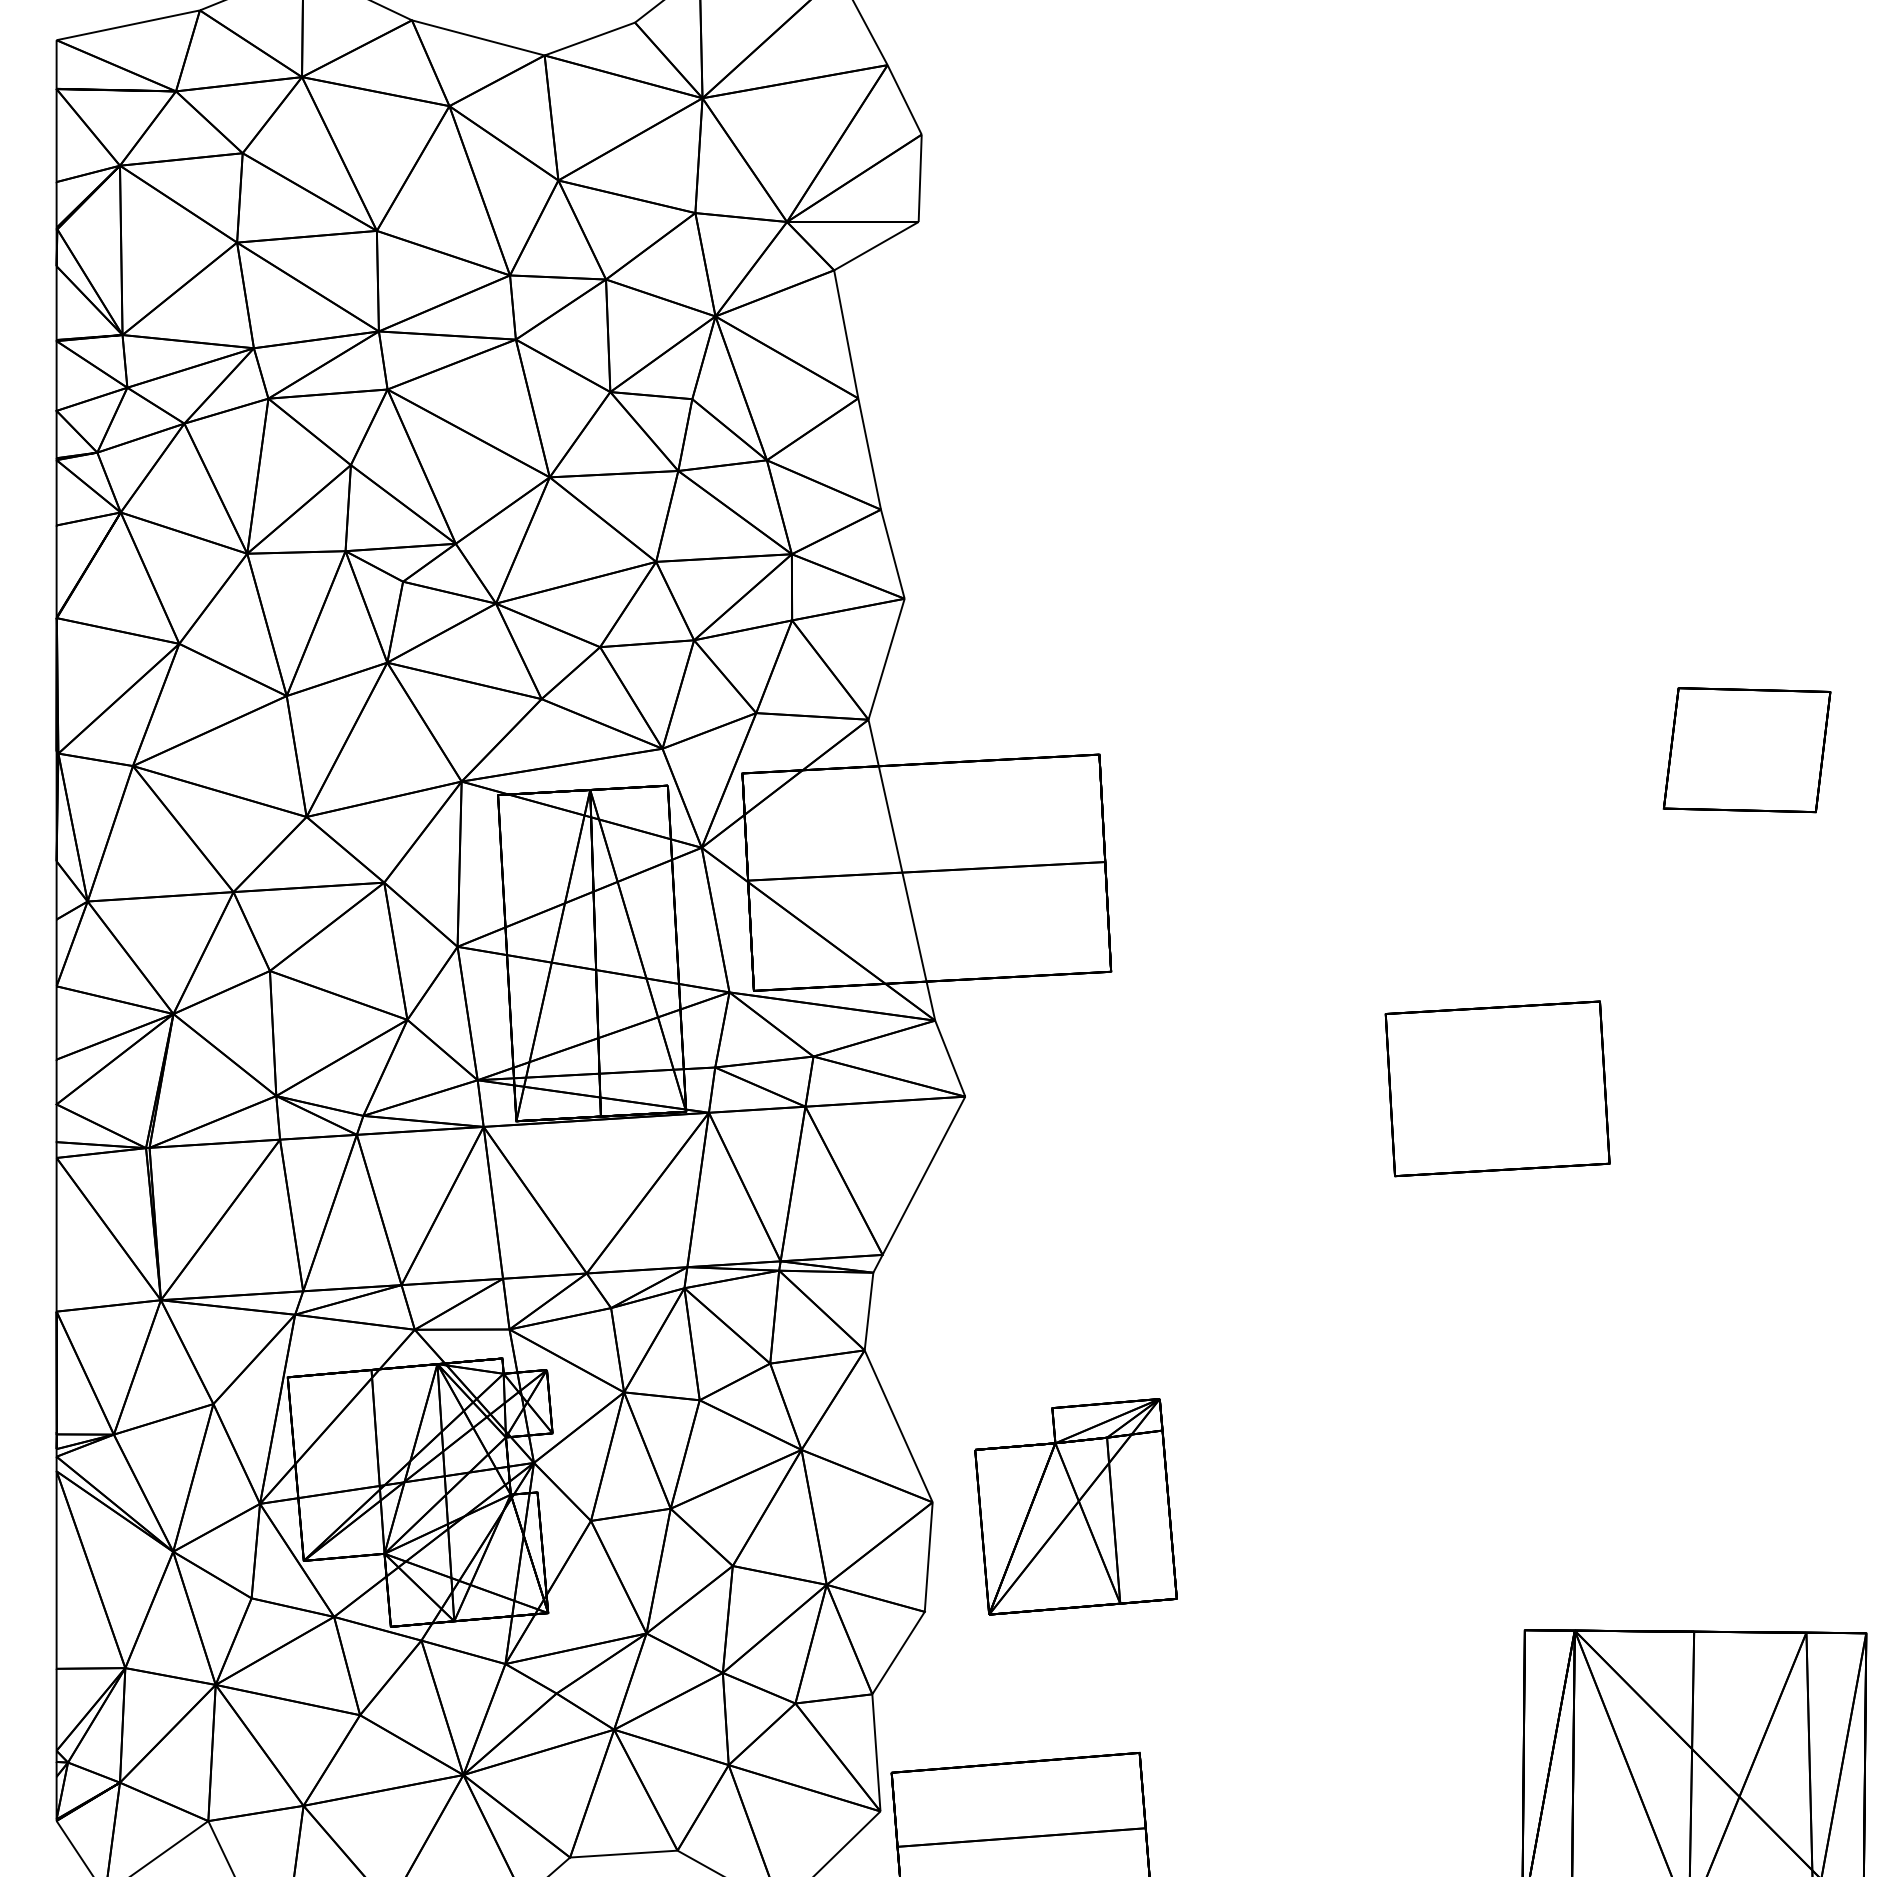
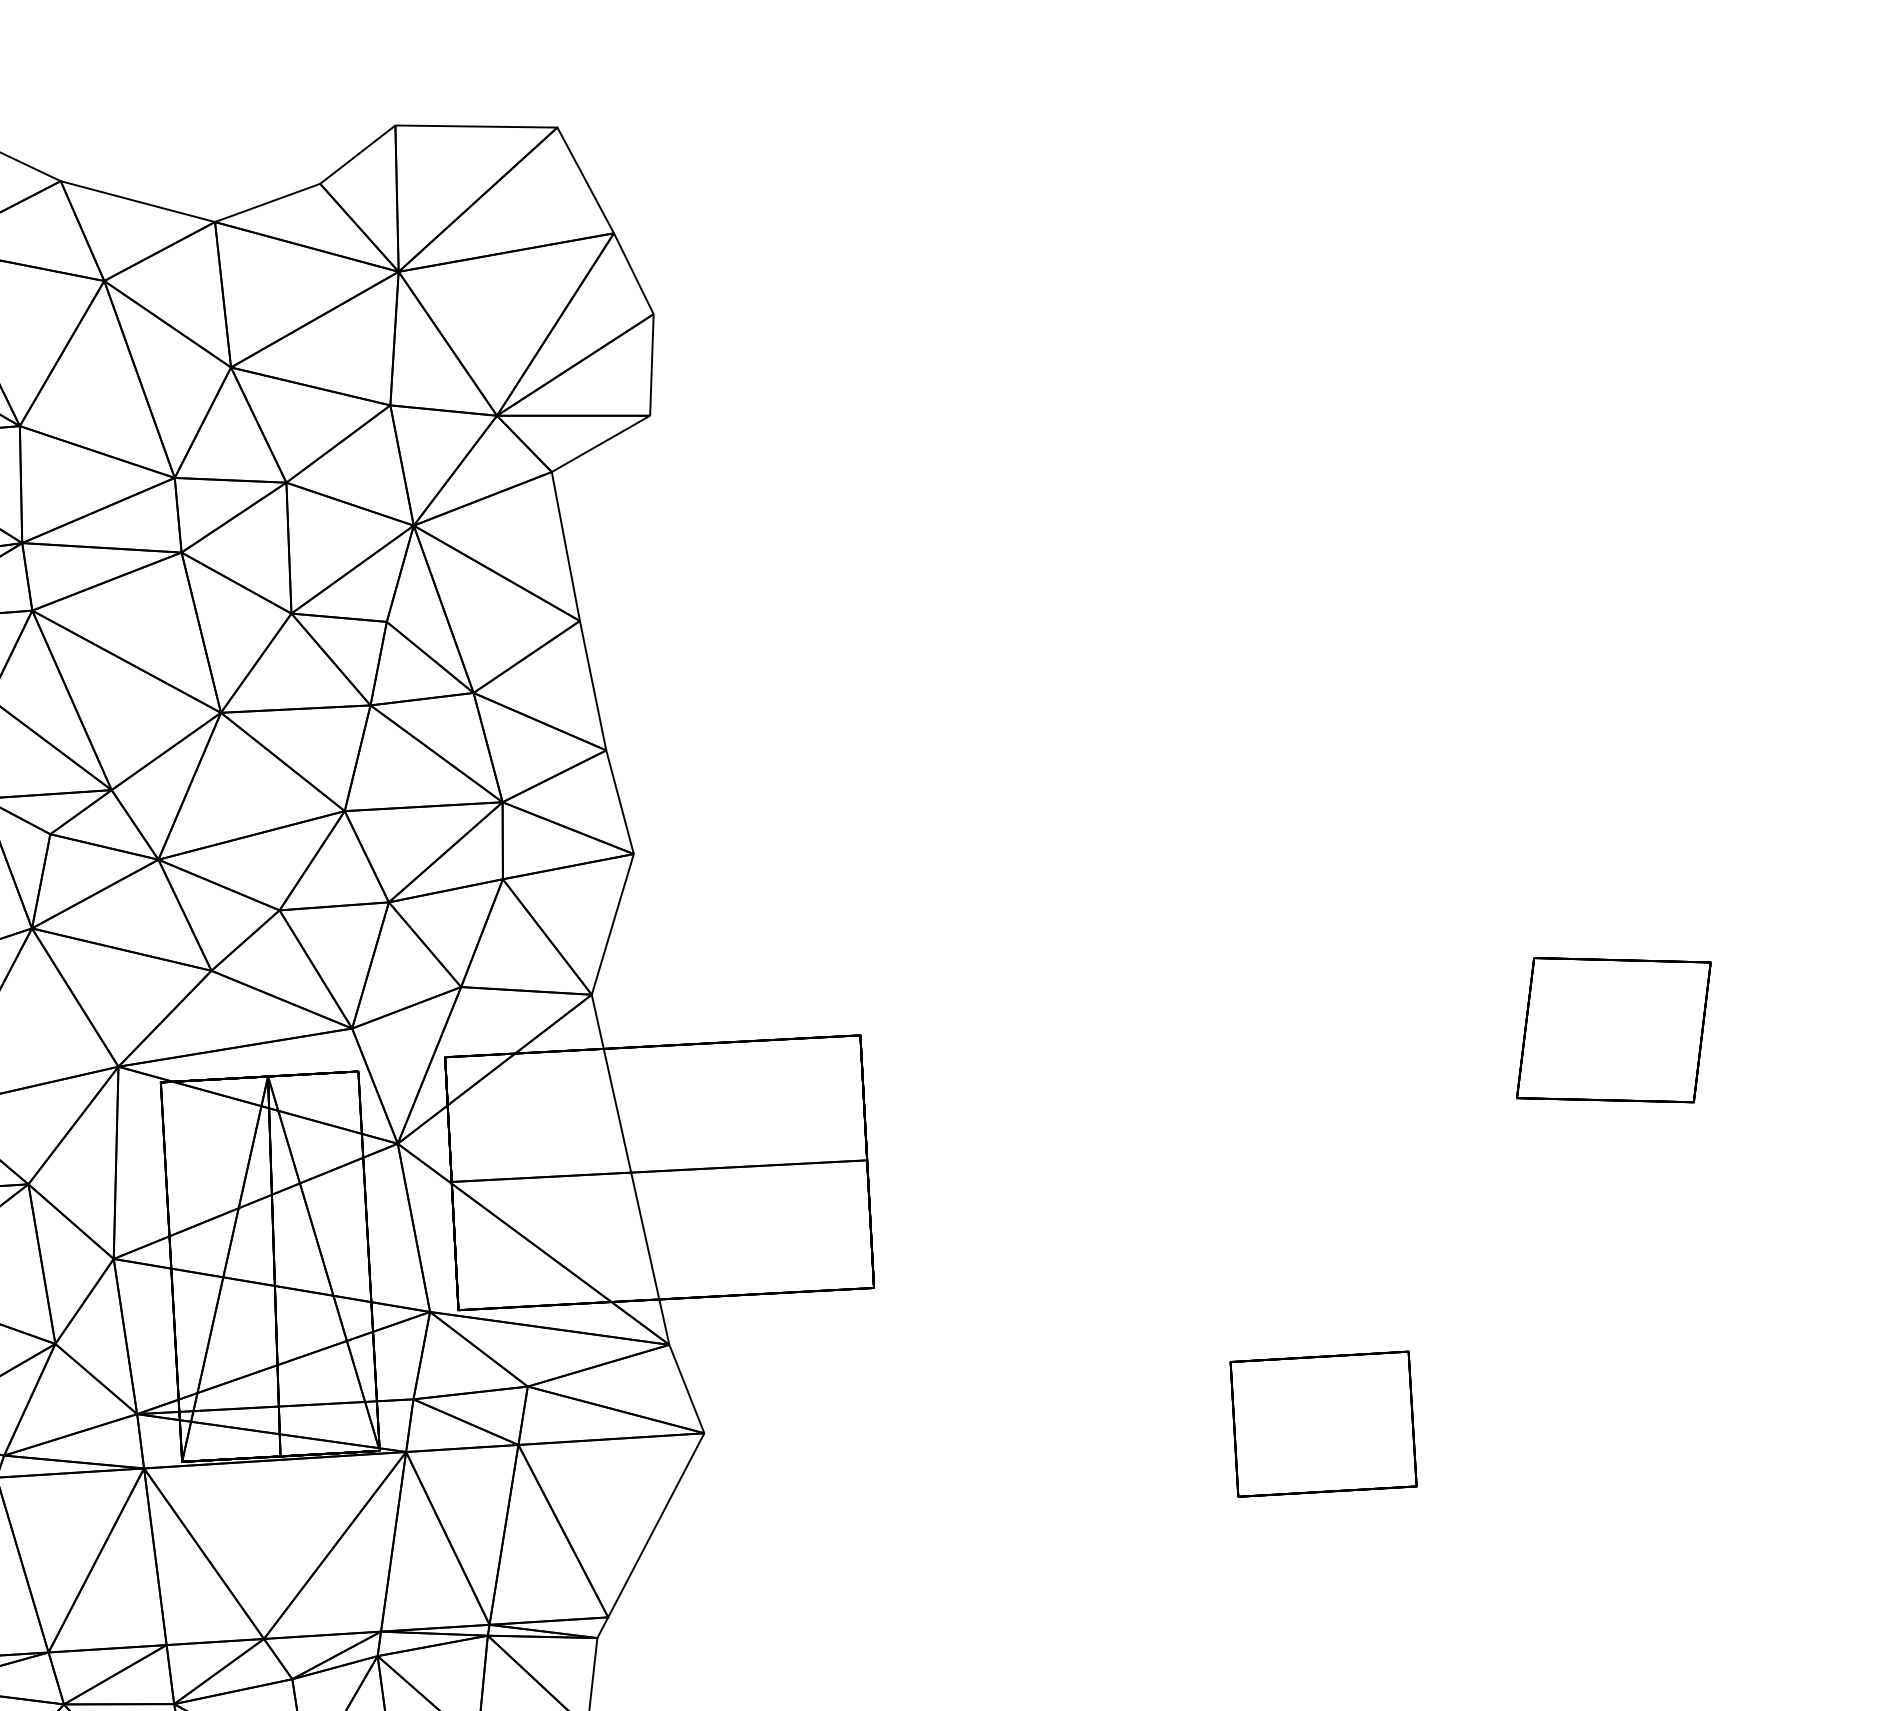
part: (1497, 1088) -> (1323, 1423), size x0.71

